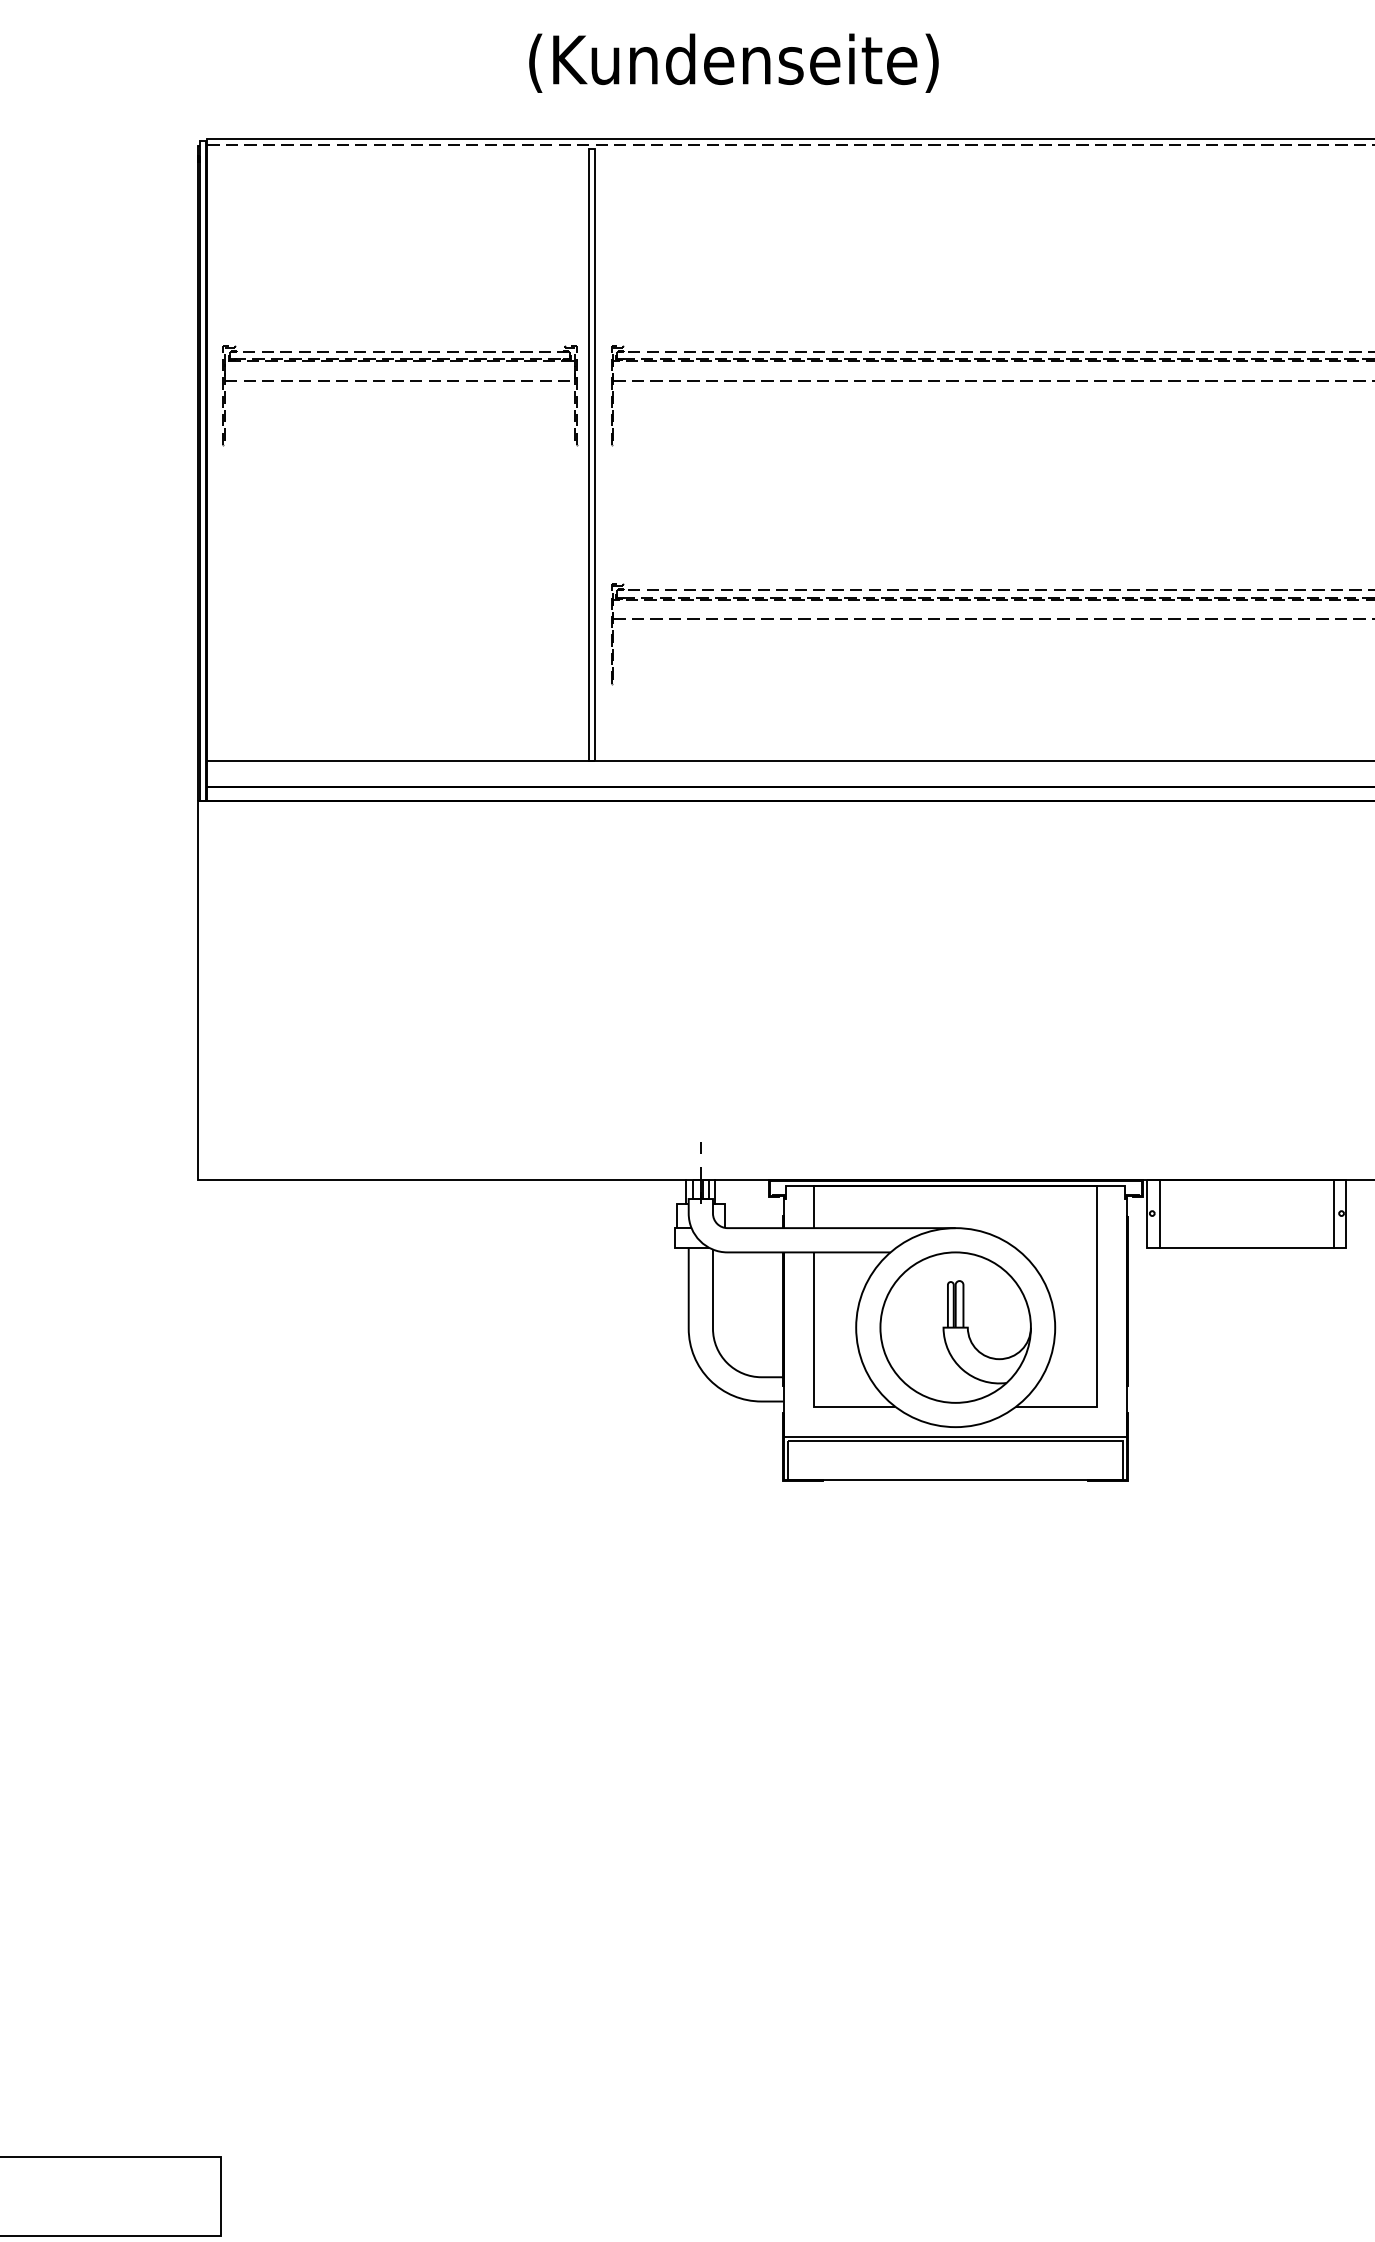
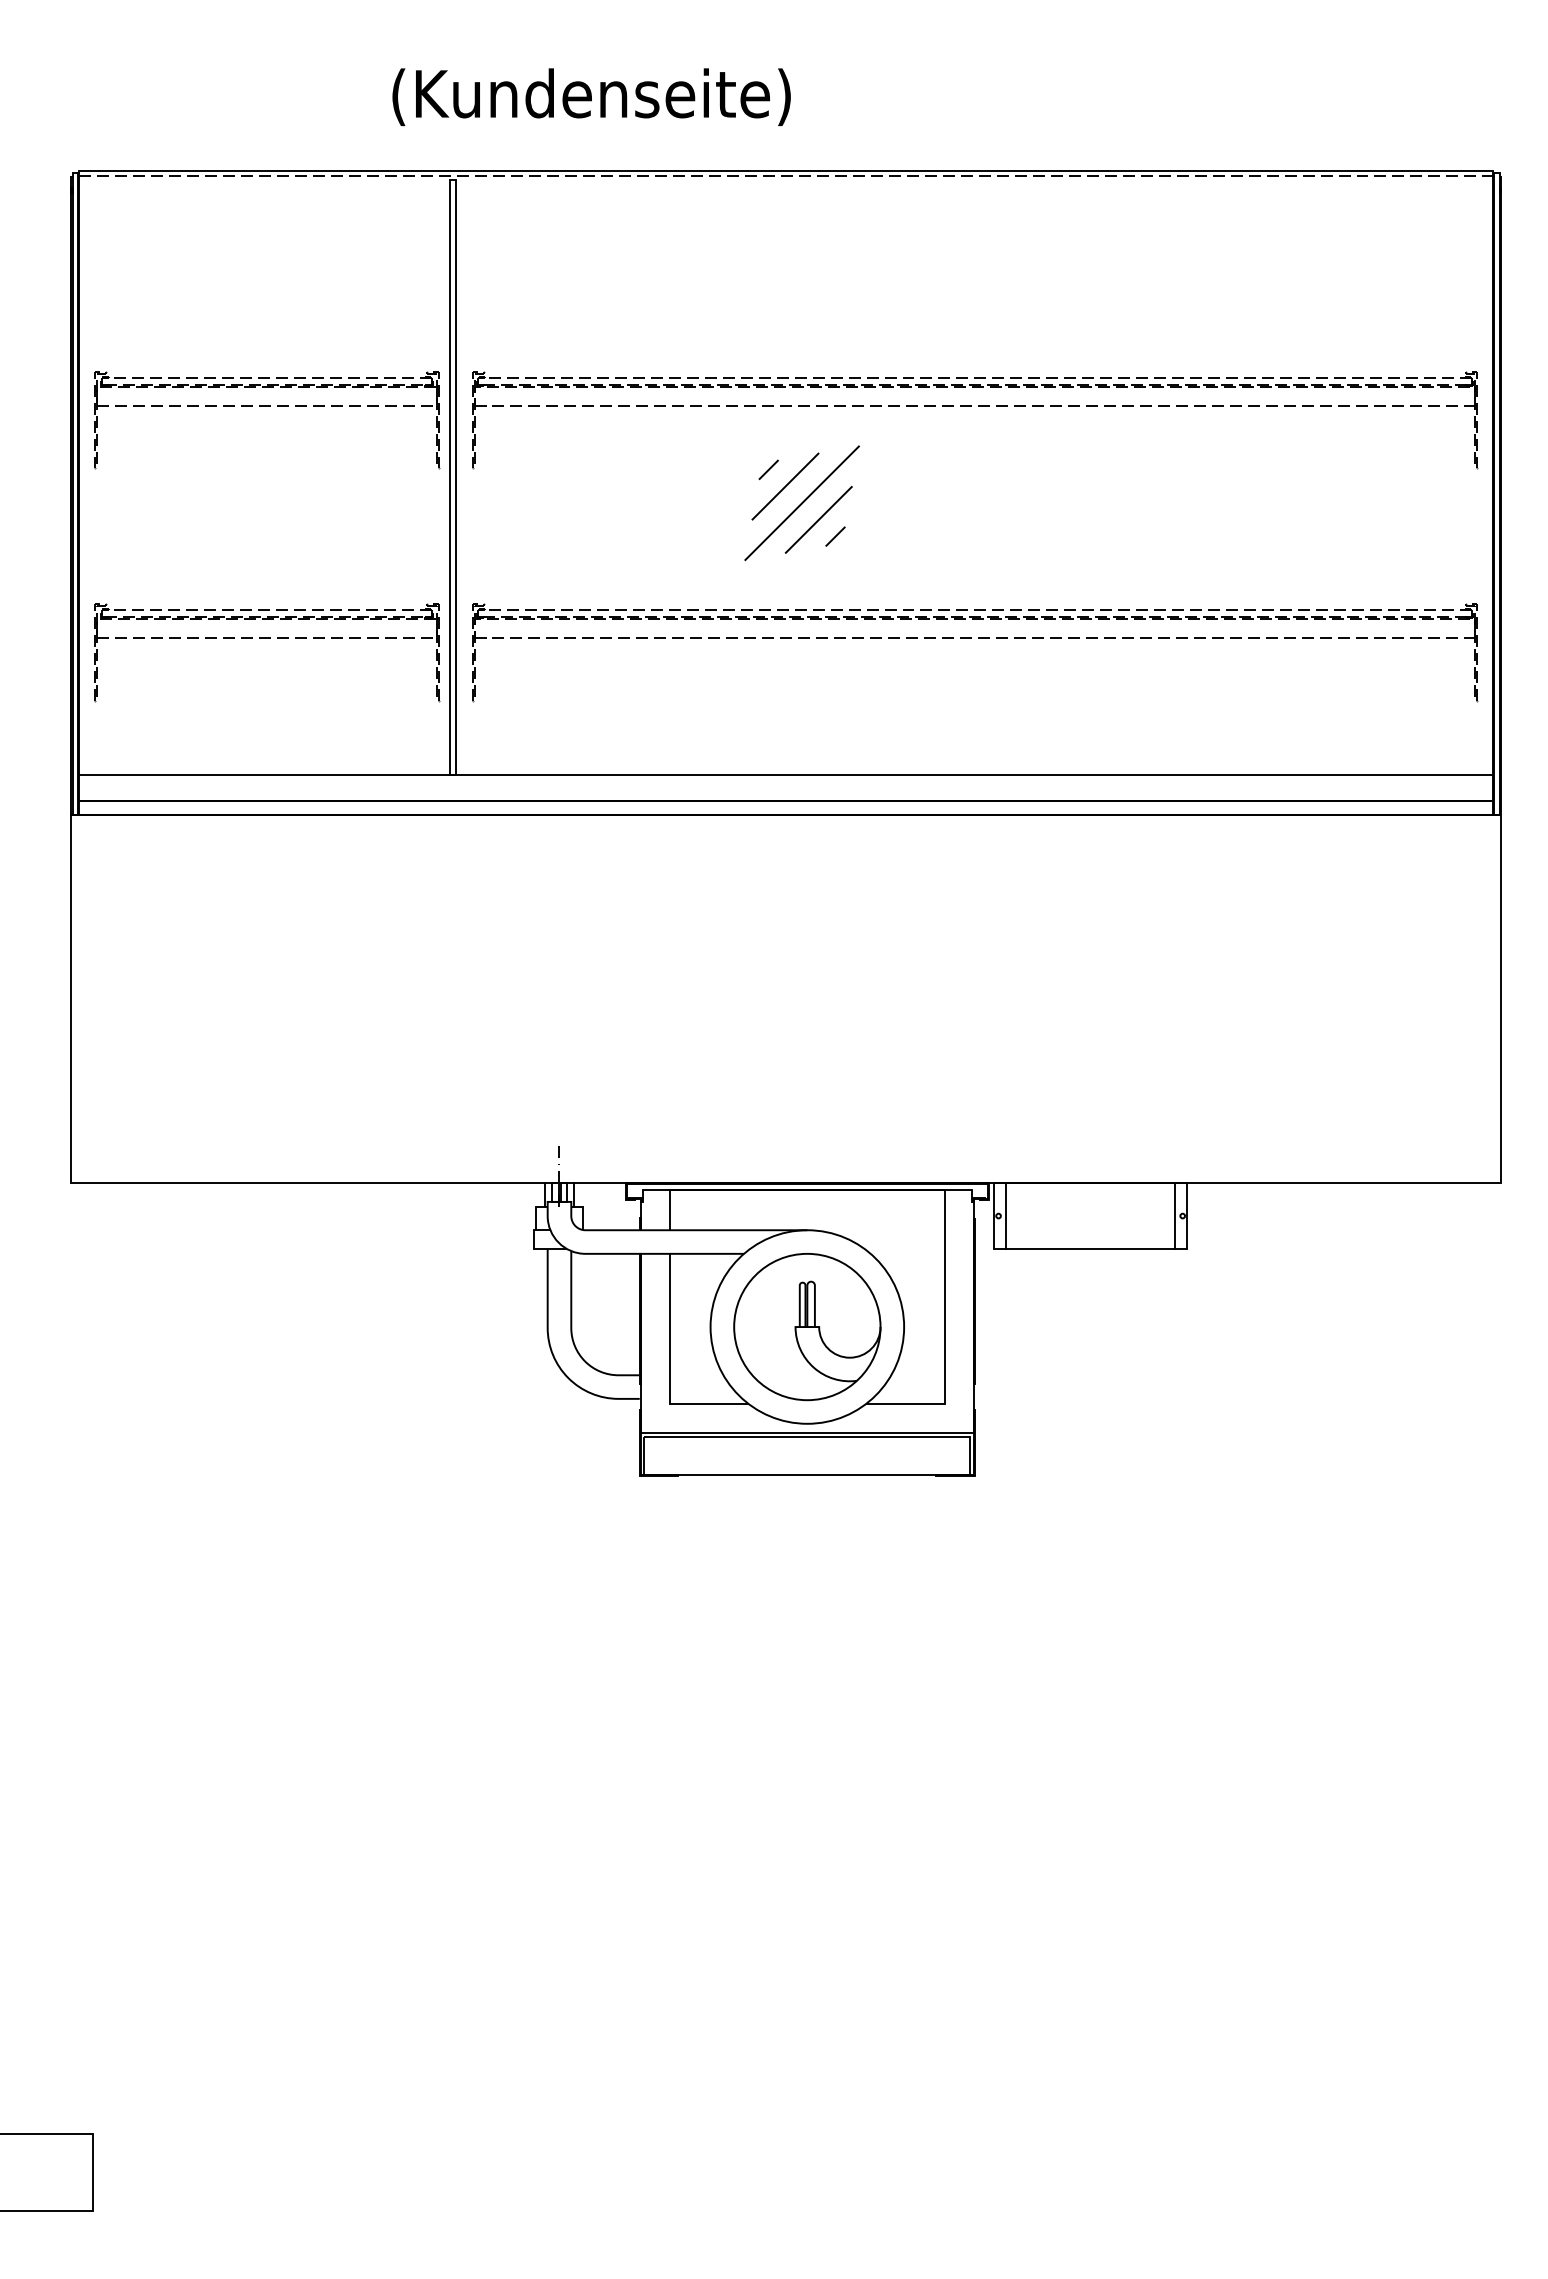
part: (949, 480) -> (801, 503), added
part: (400, 619) -> (267, 638), added

